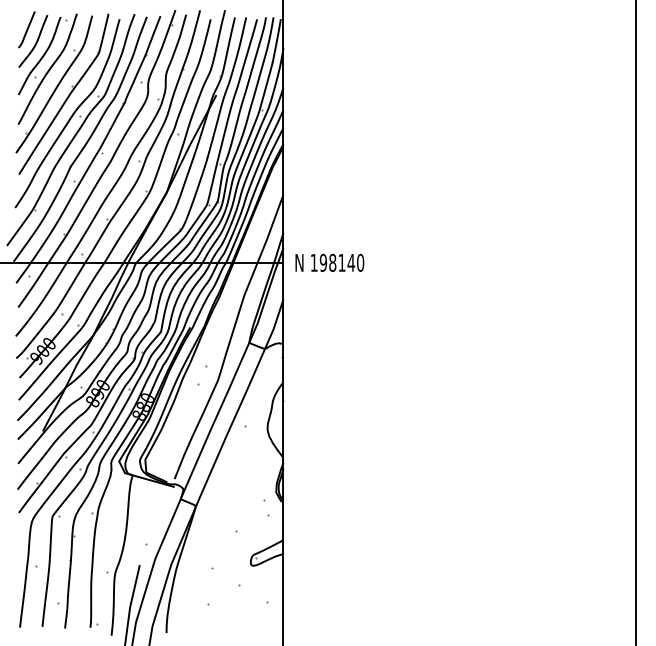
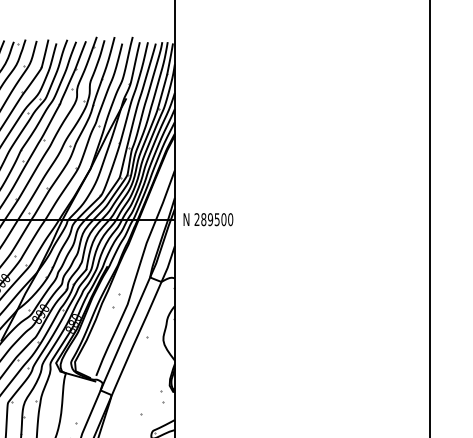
text: (332, 262) -> (210, 219), 198140 -> 289500

